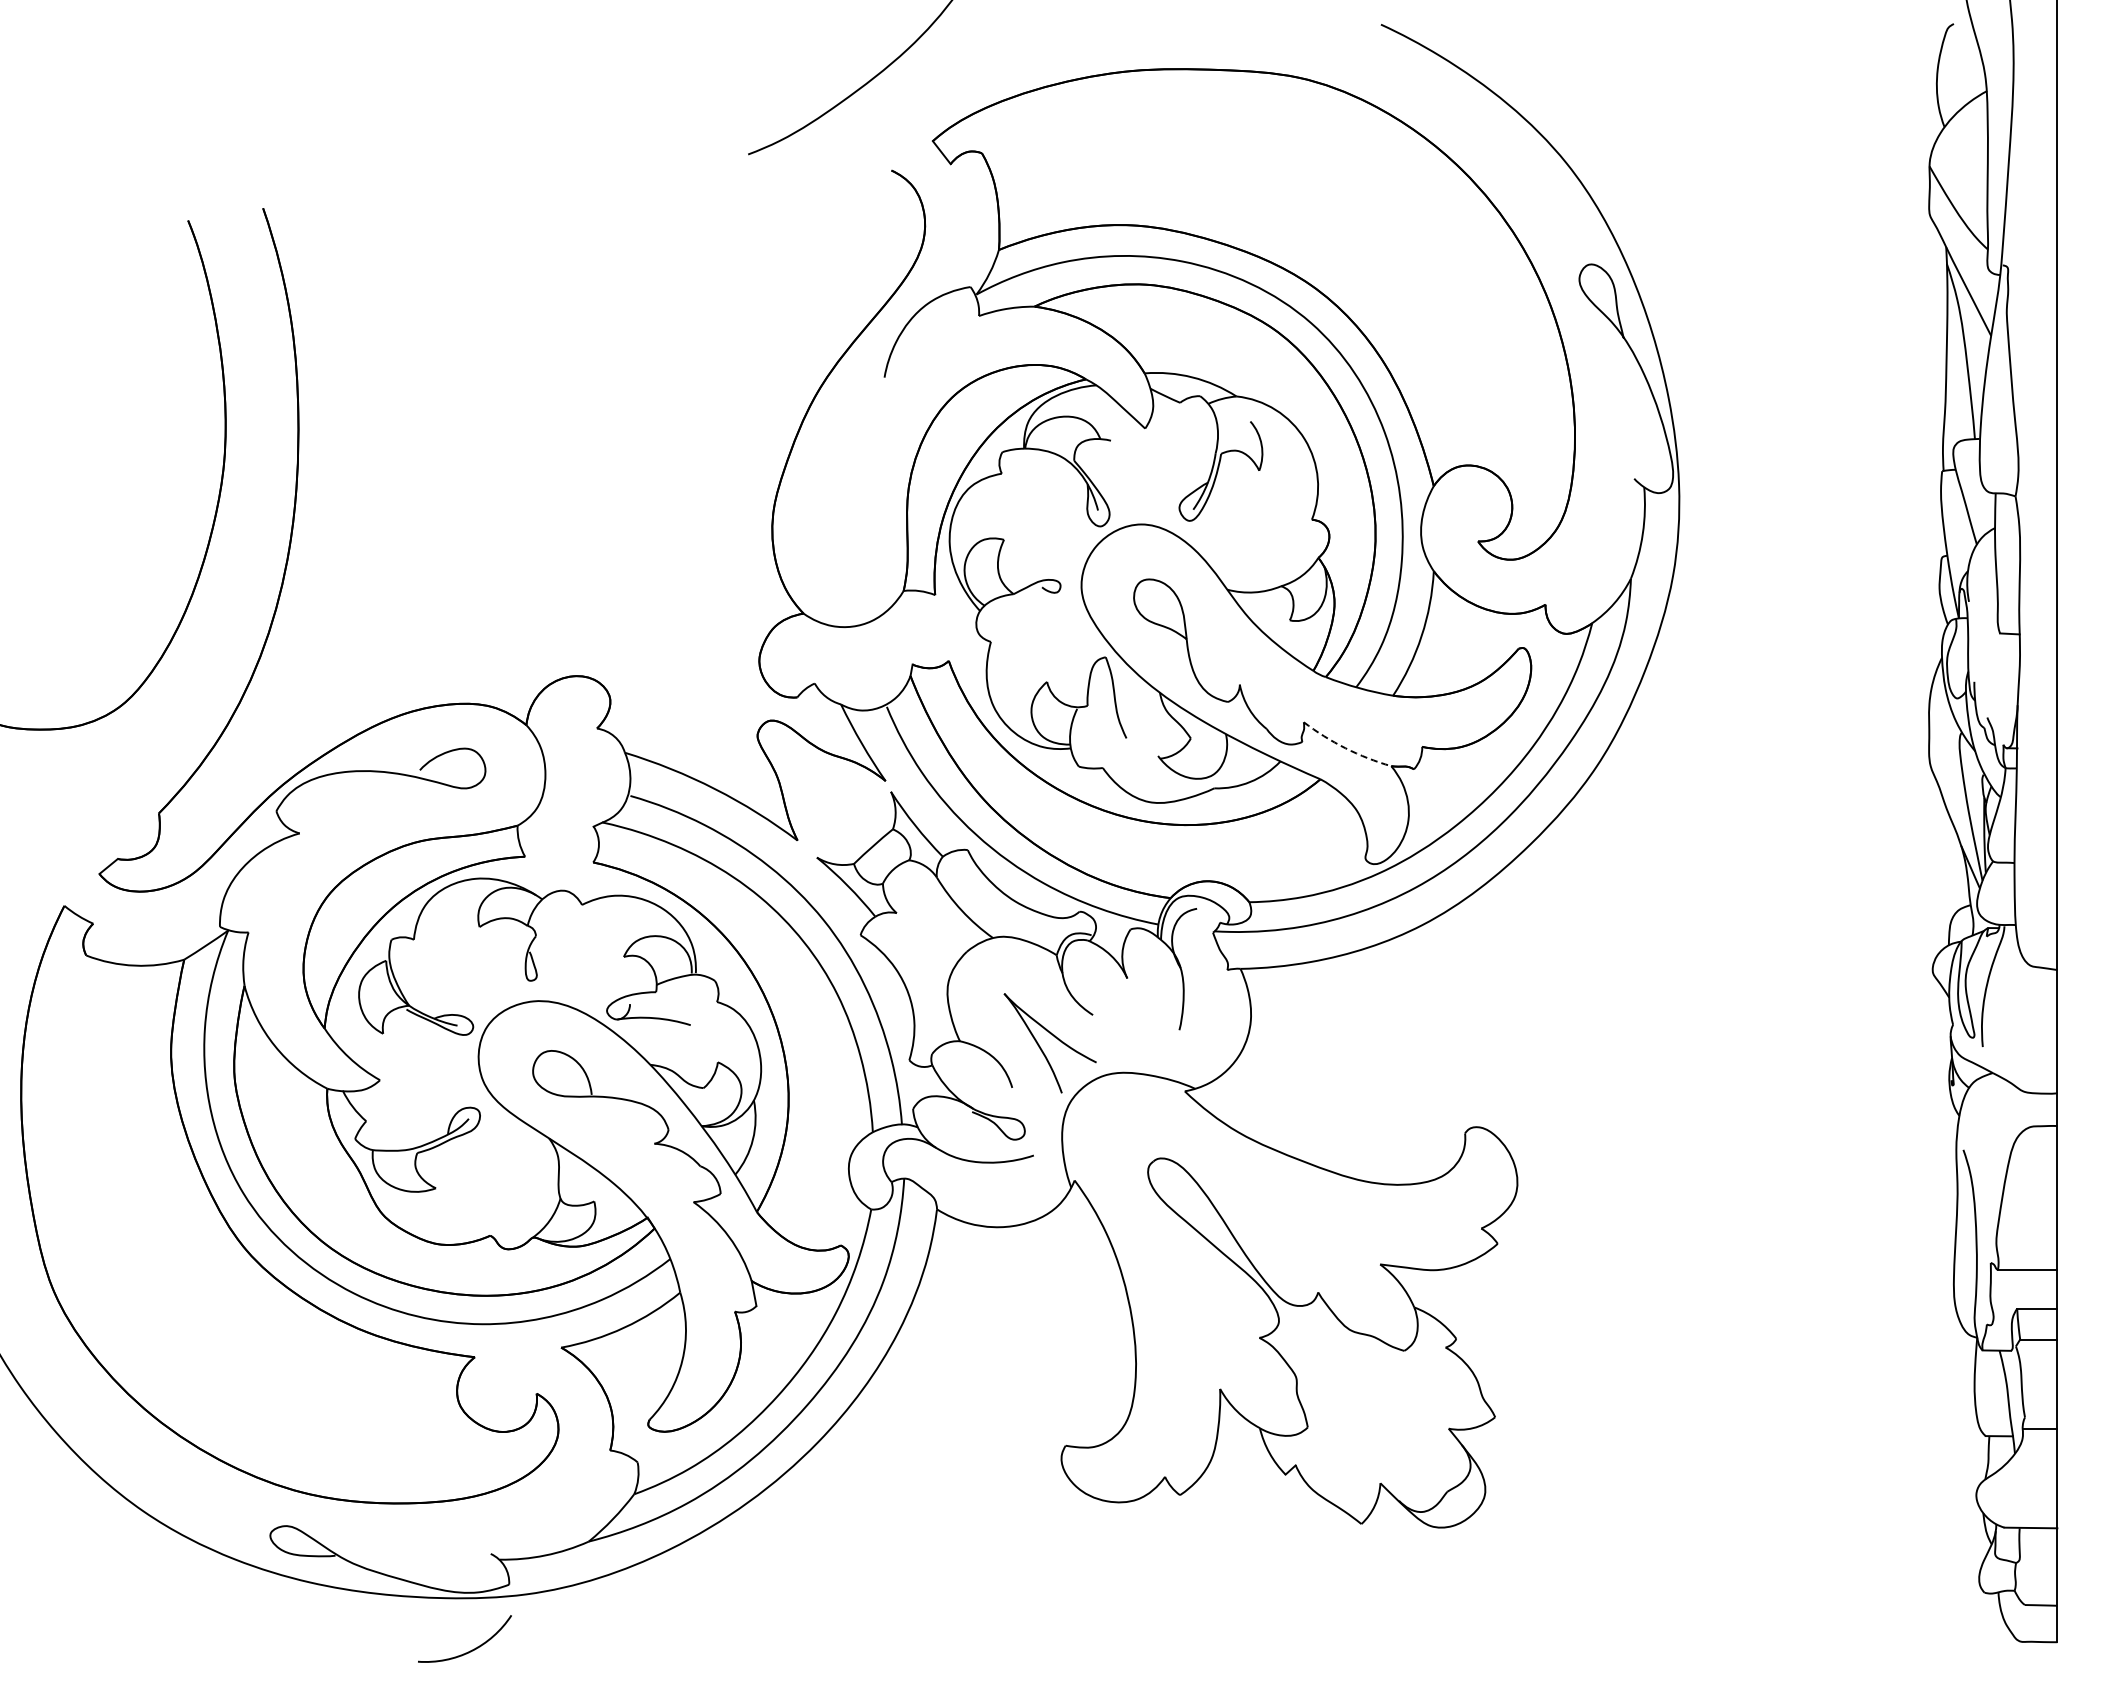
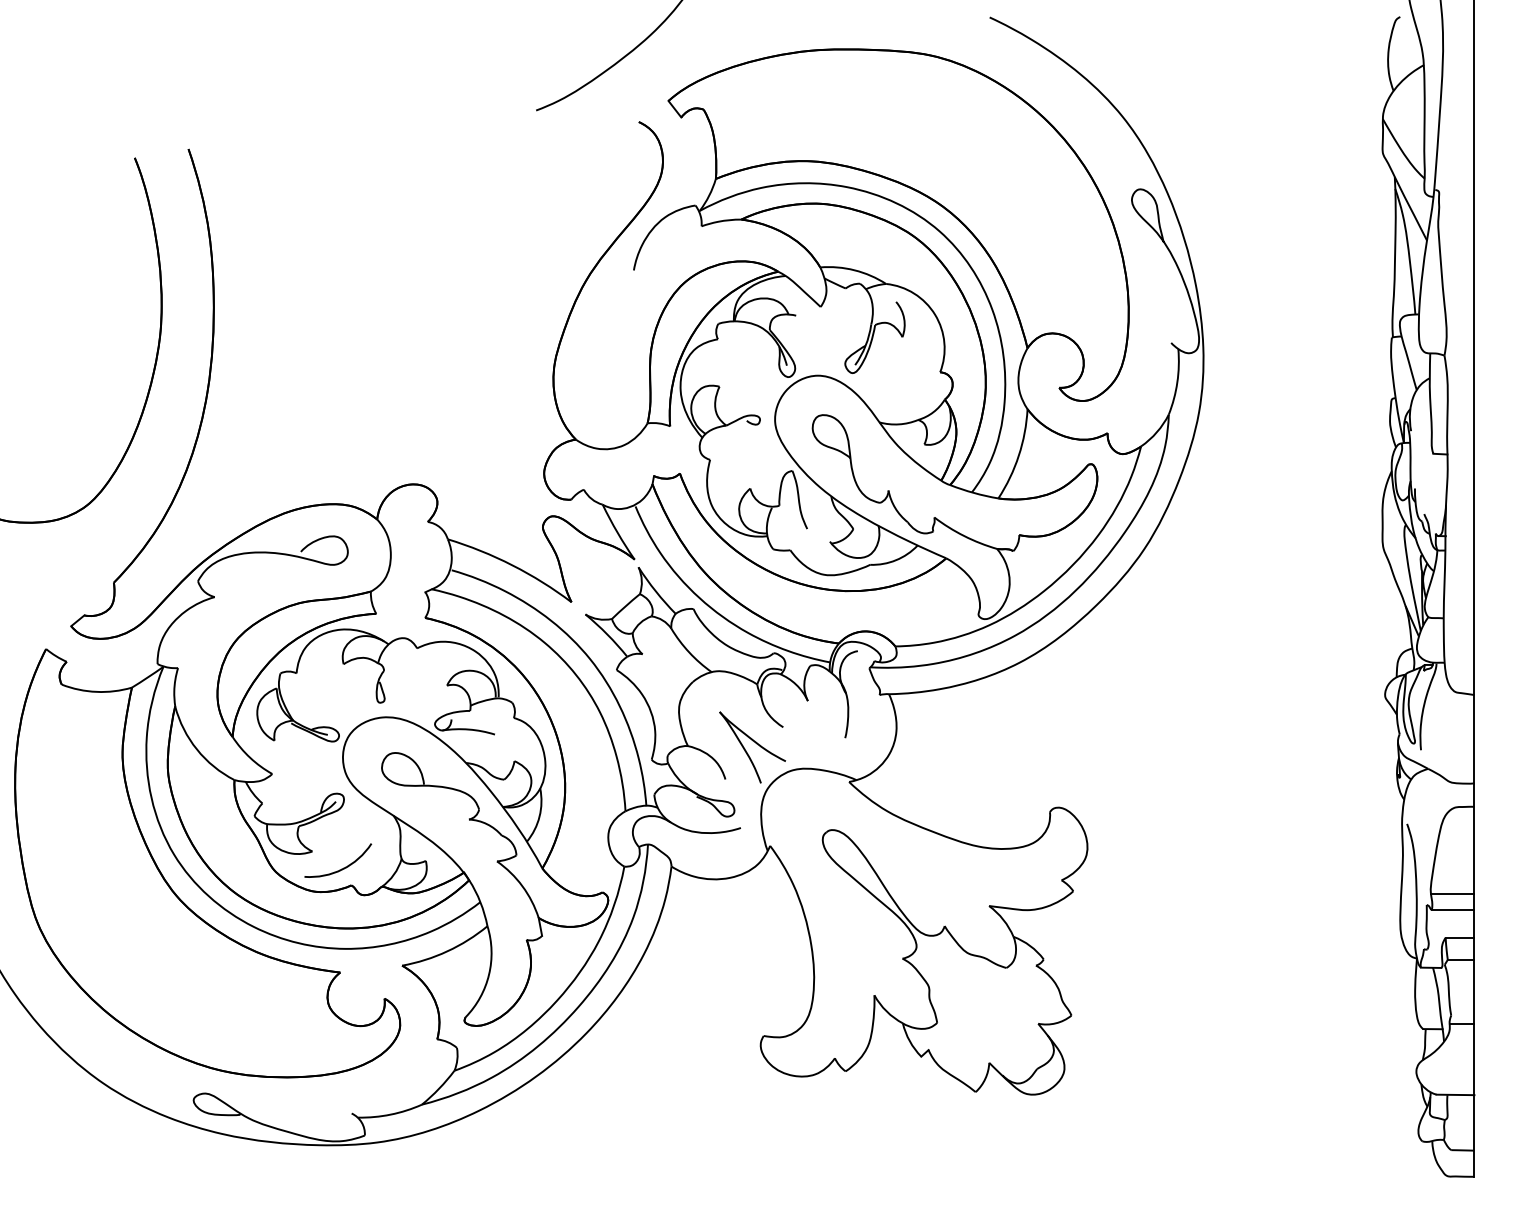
arc: (1345, 748) -> (964, 536), dashed -> solid
line: (2026, 1247) -> (1452, 893), added
arc: (470, 1650) -> (342, 868), moved

